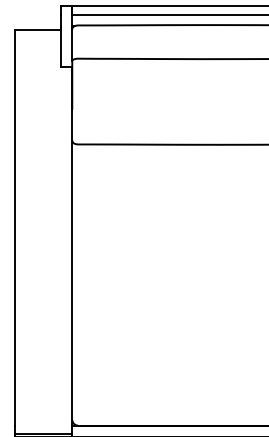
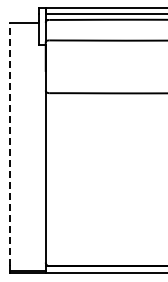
line: (14, 227) -> (10, 144), solid -> dashed

